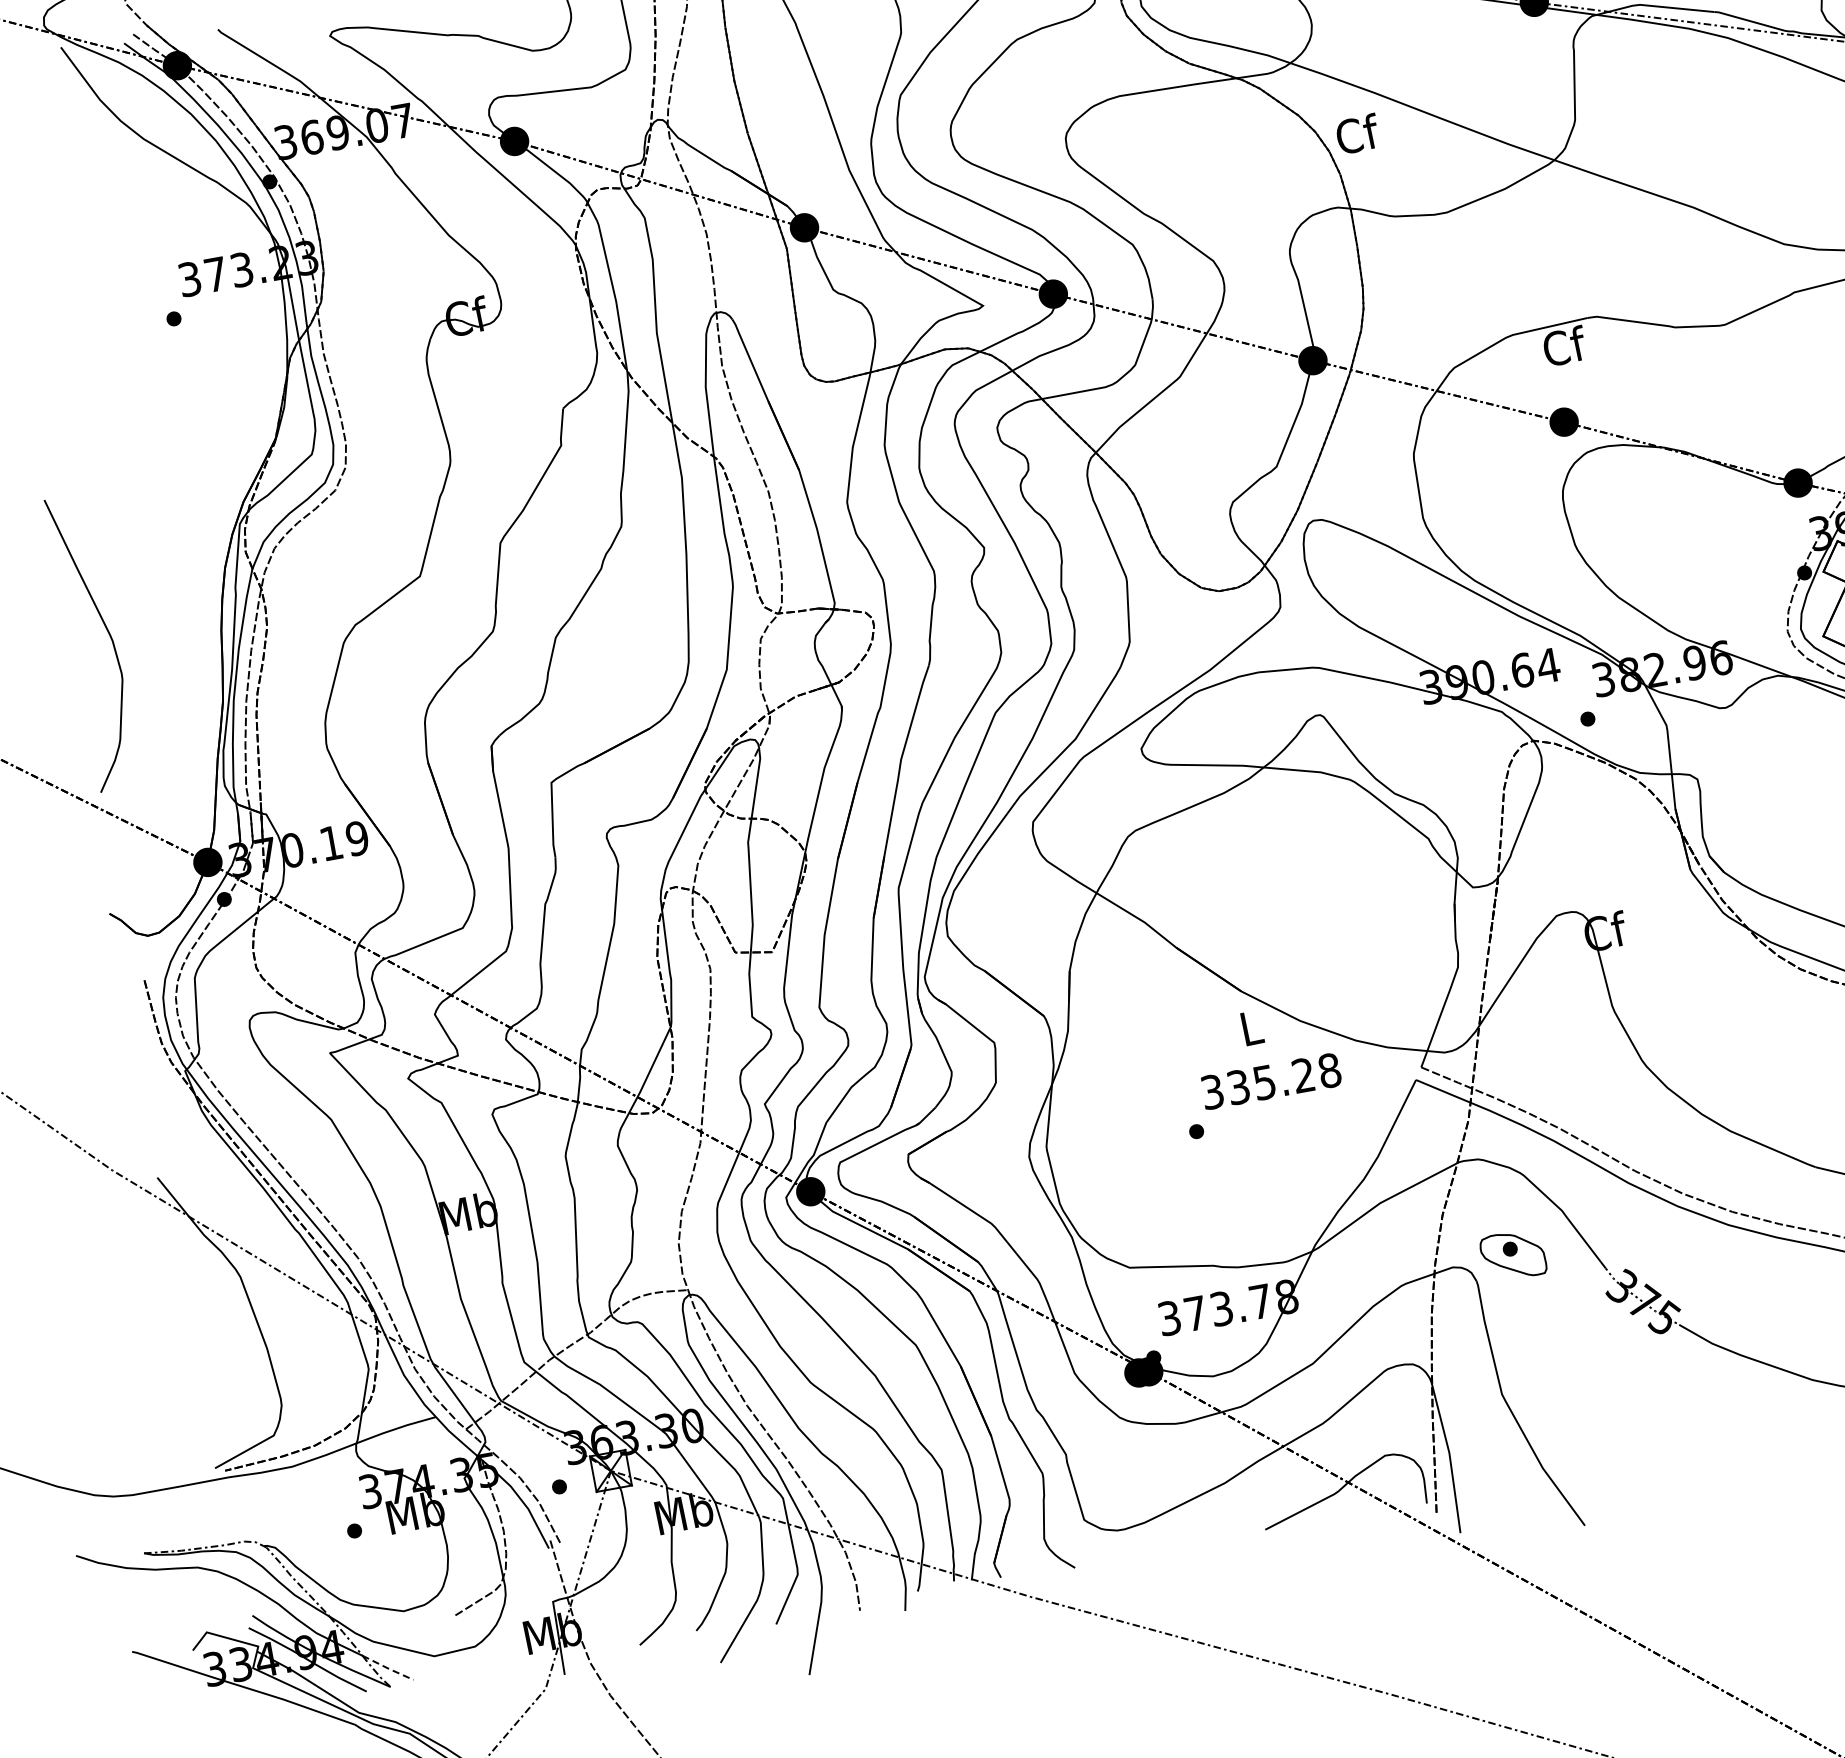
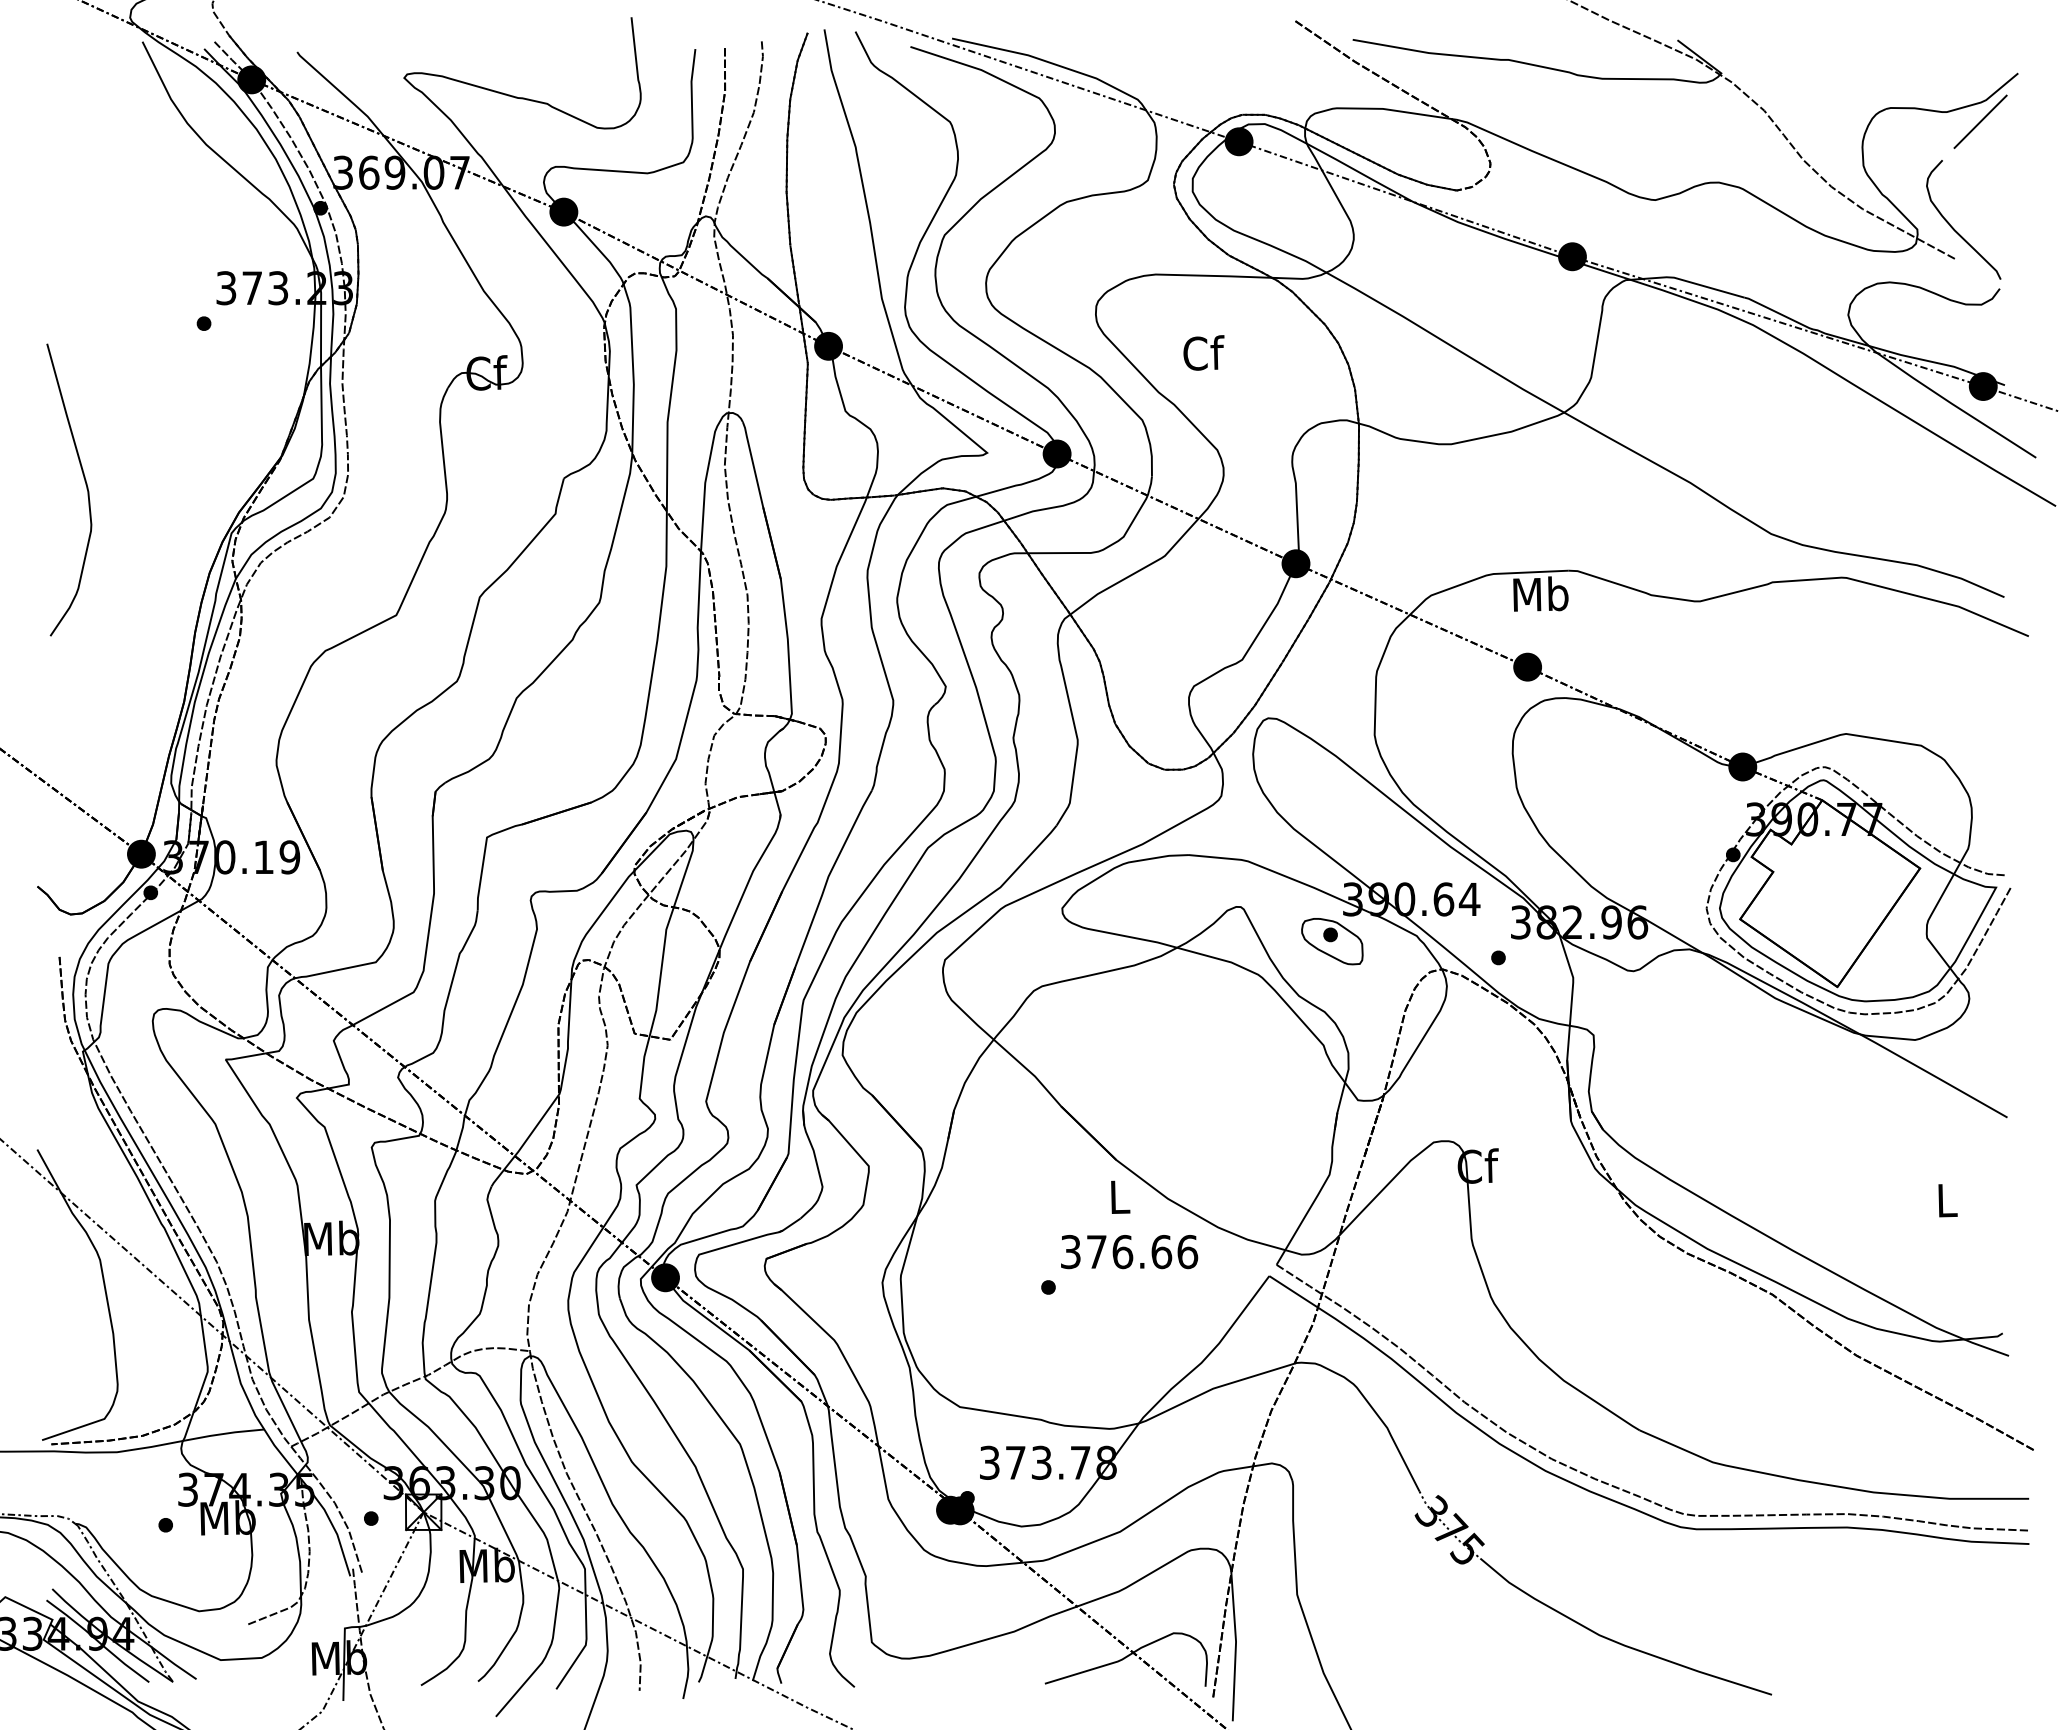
text: (1357, 133) -> (1203, 352), moved
text: (1563, 345) -> (1540, 593), Cf -> Mb
curve: (108, 634) -> (85, 484), moved
text: (1284, 1079) -> (1142, 1252), 335.28 -> 376.66
part: (1513, 1255) -> (1332, 941), moved
line: (387, 1668) -> (173, 1663), dashed -> solid

